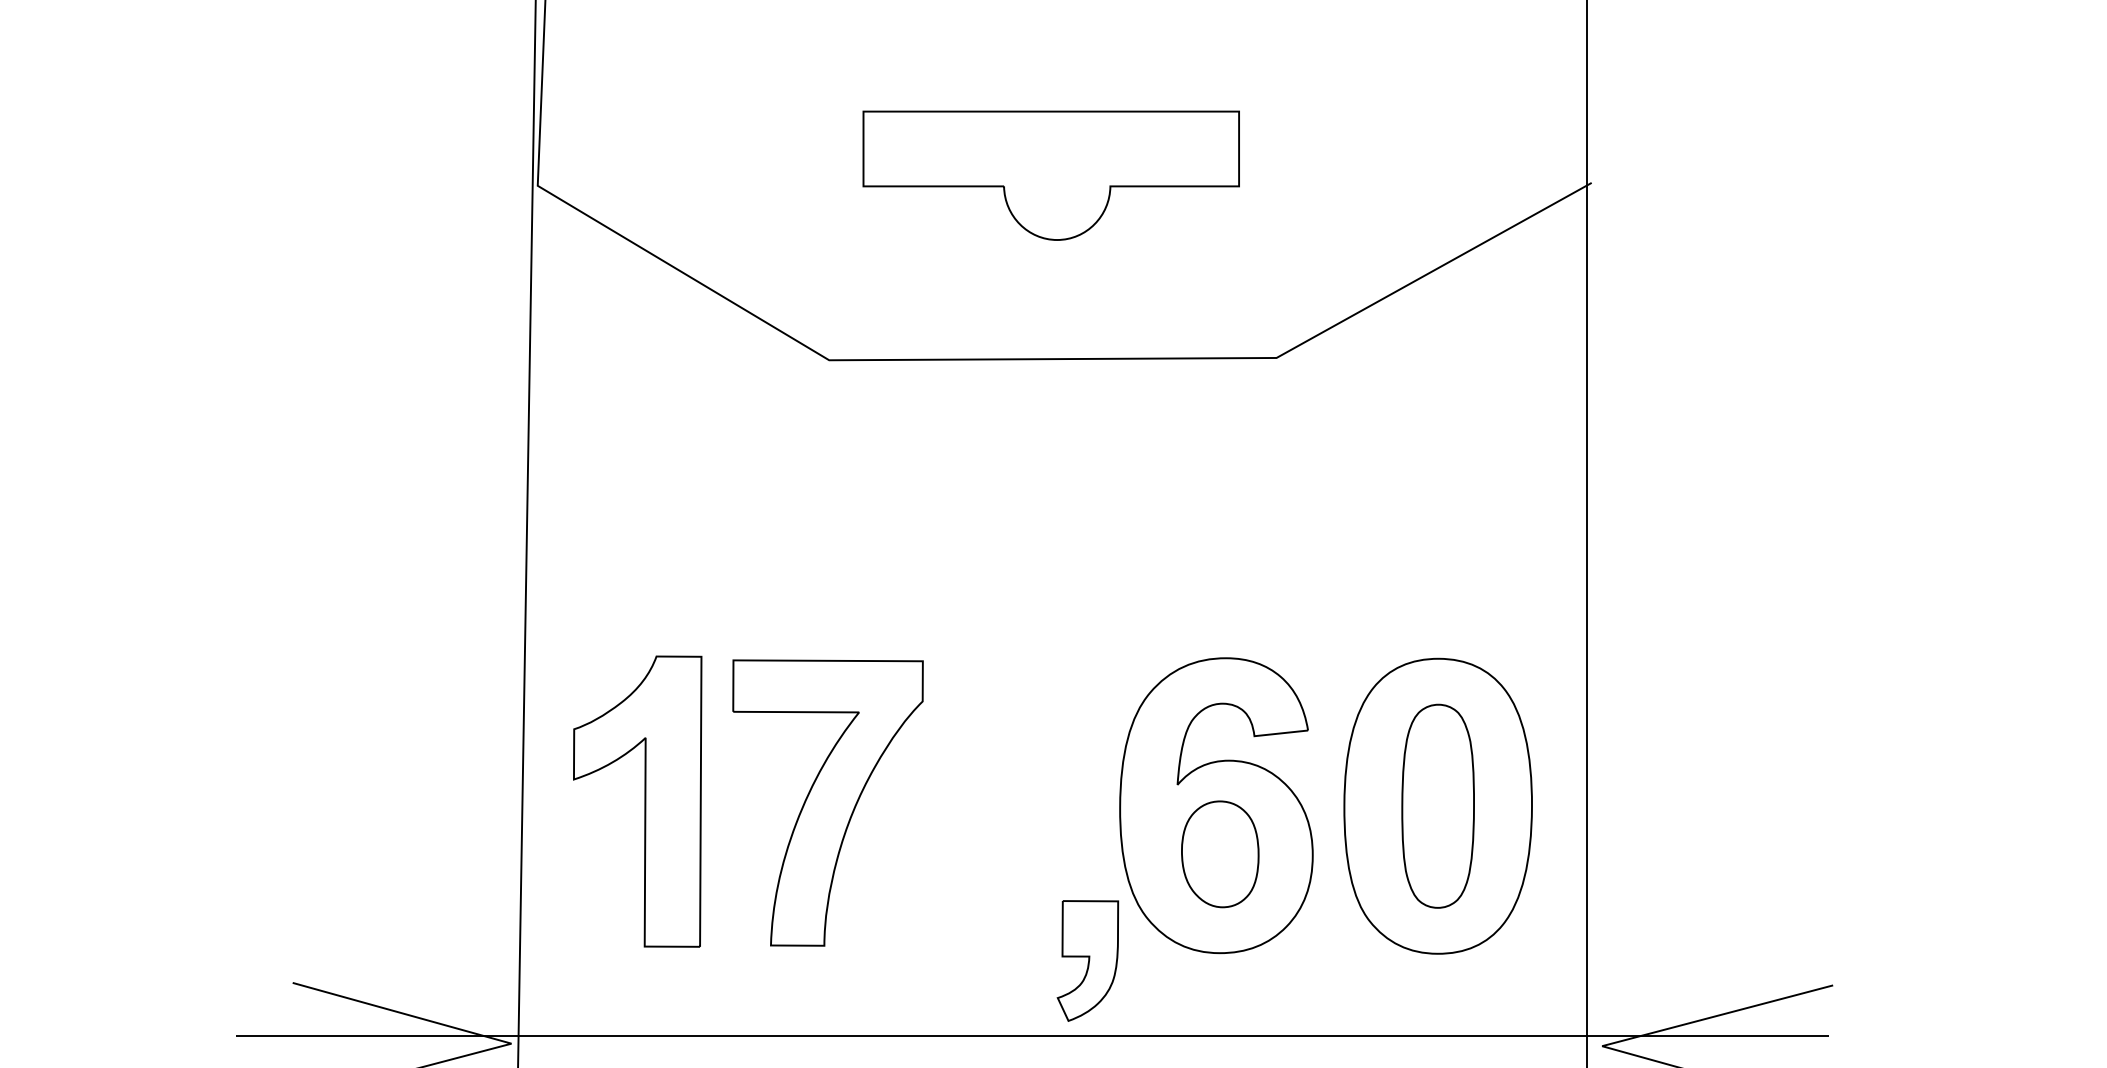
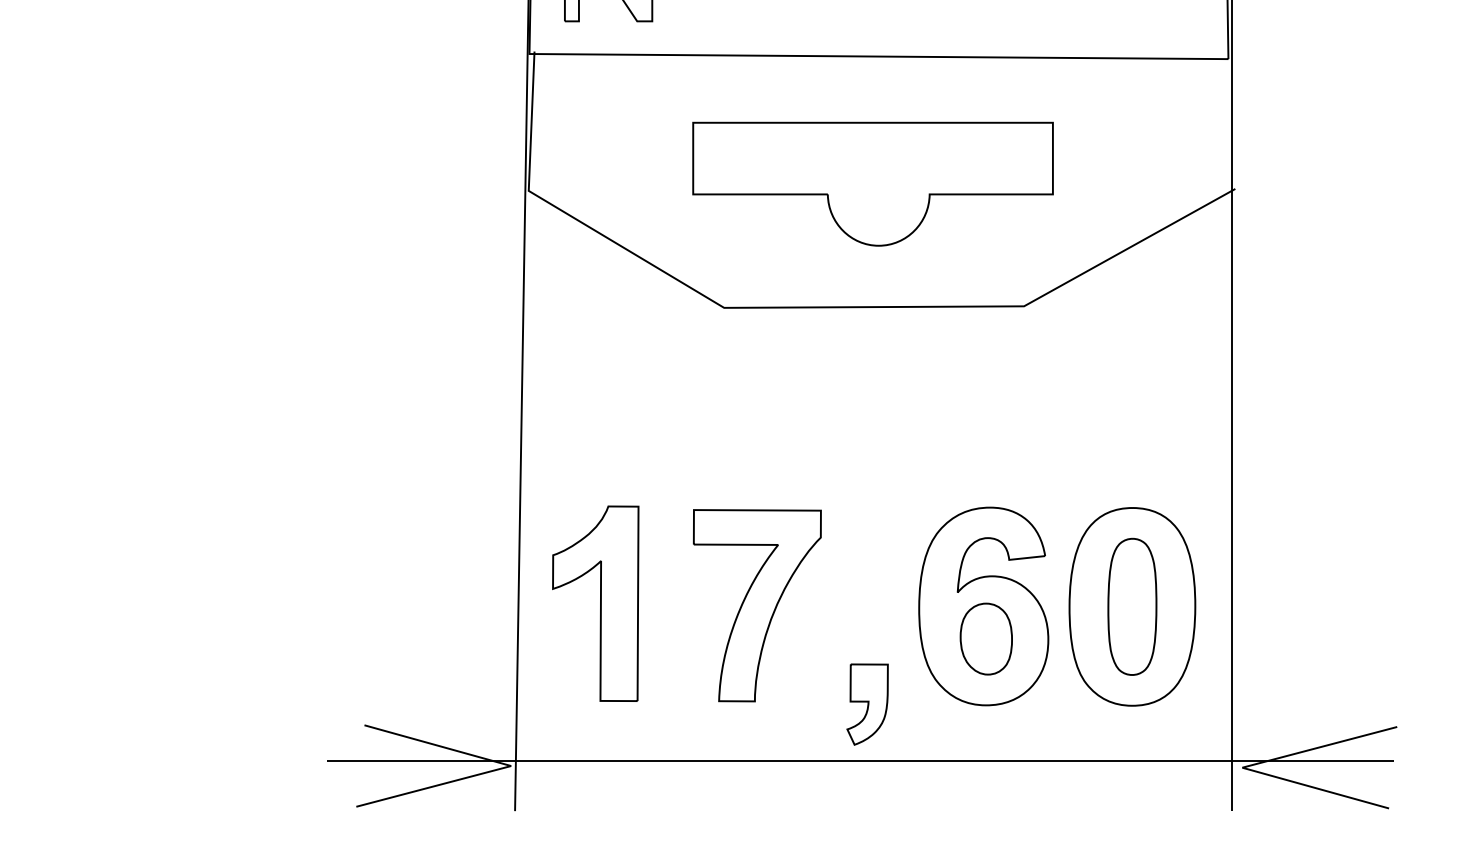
part: (1050, 174) -> (872, 183), size x1.43
part: (828, 802) -> (757, 605), moved
part: (1087, 960) -> (867, 704), moved

